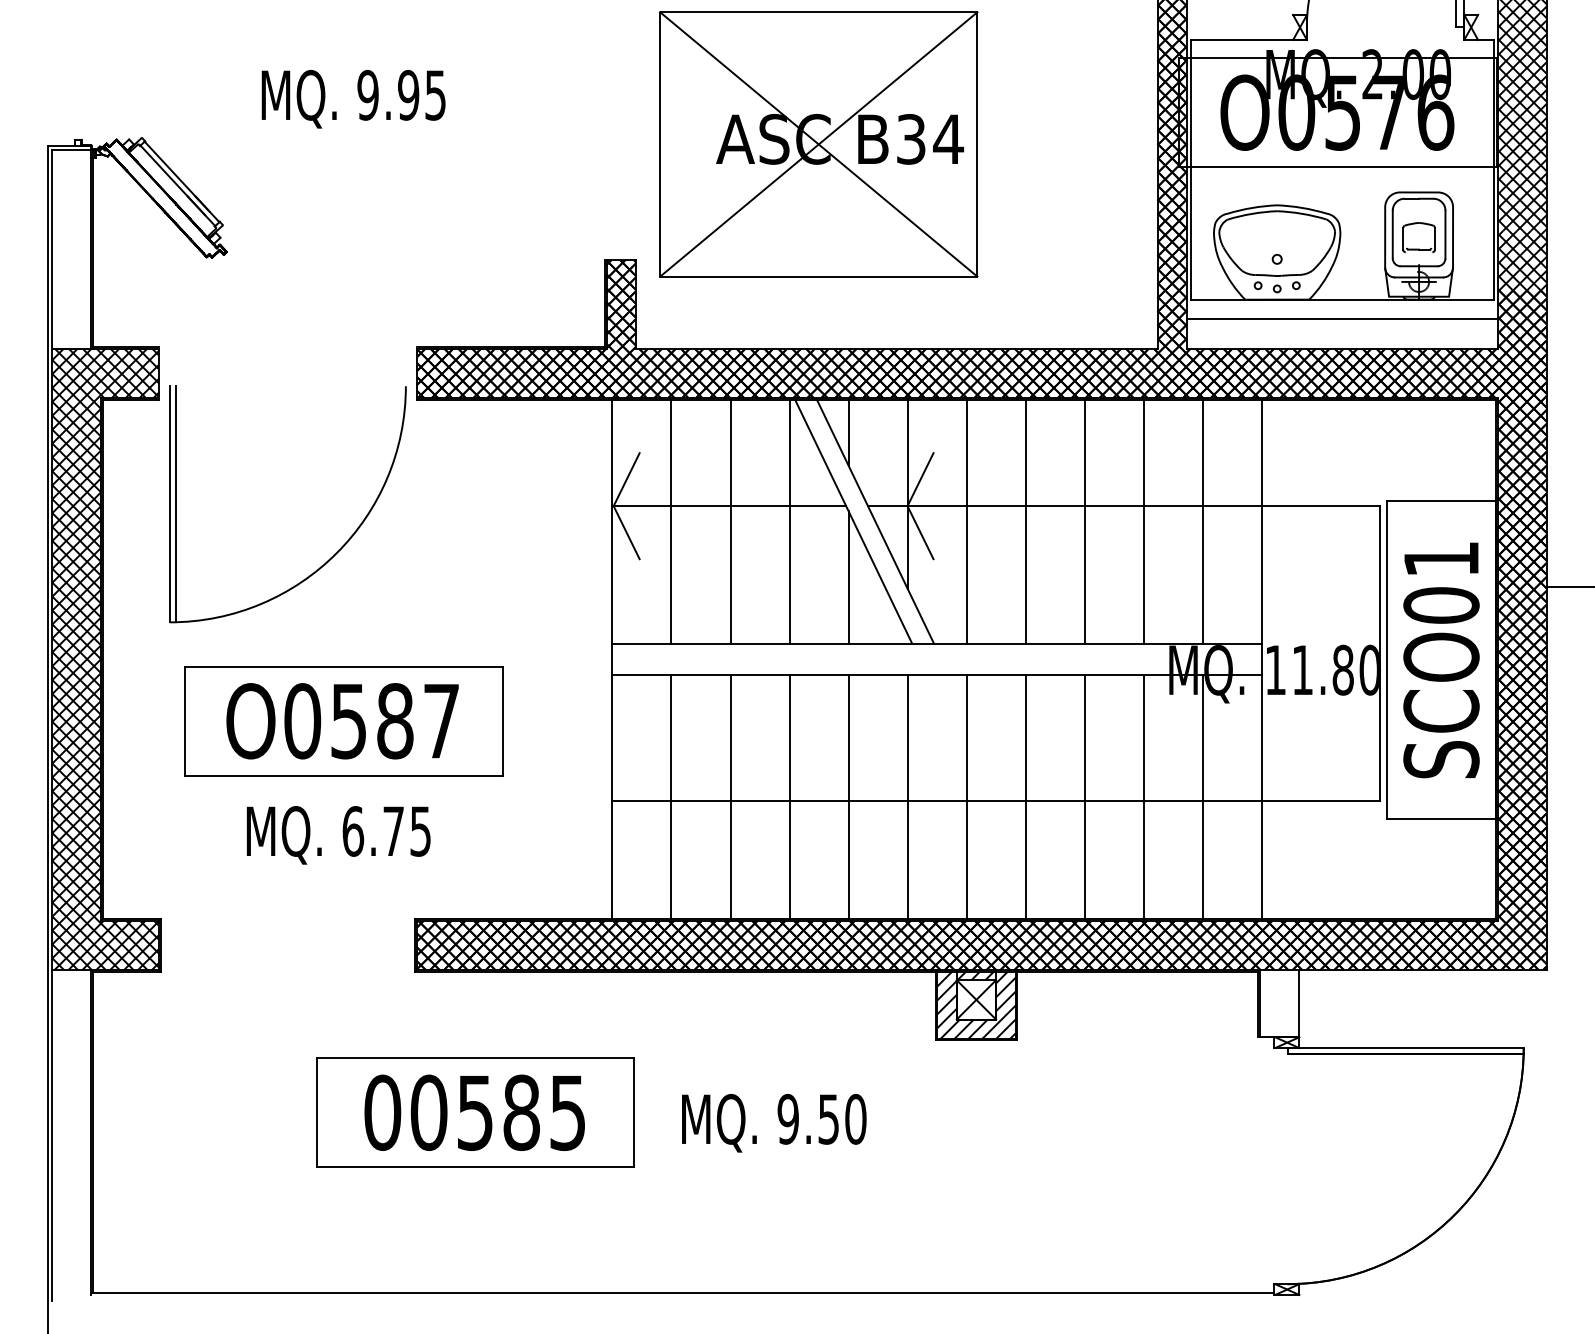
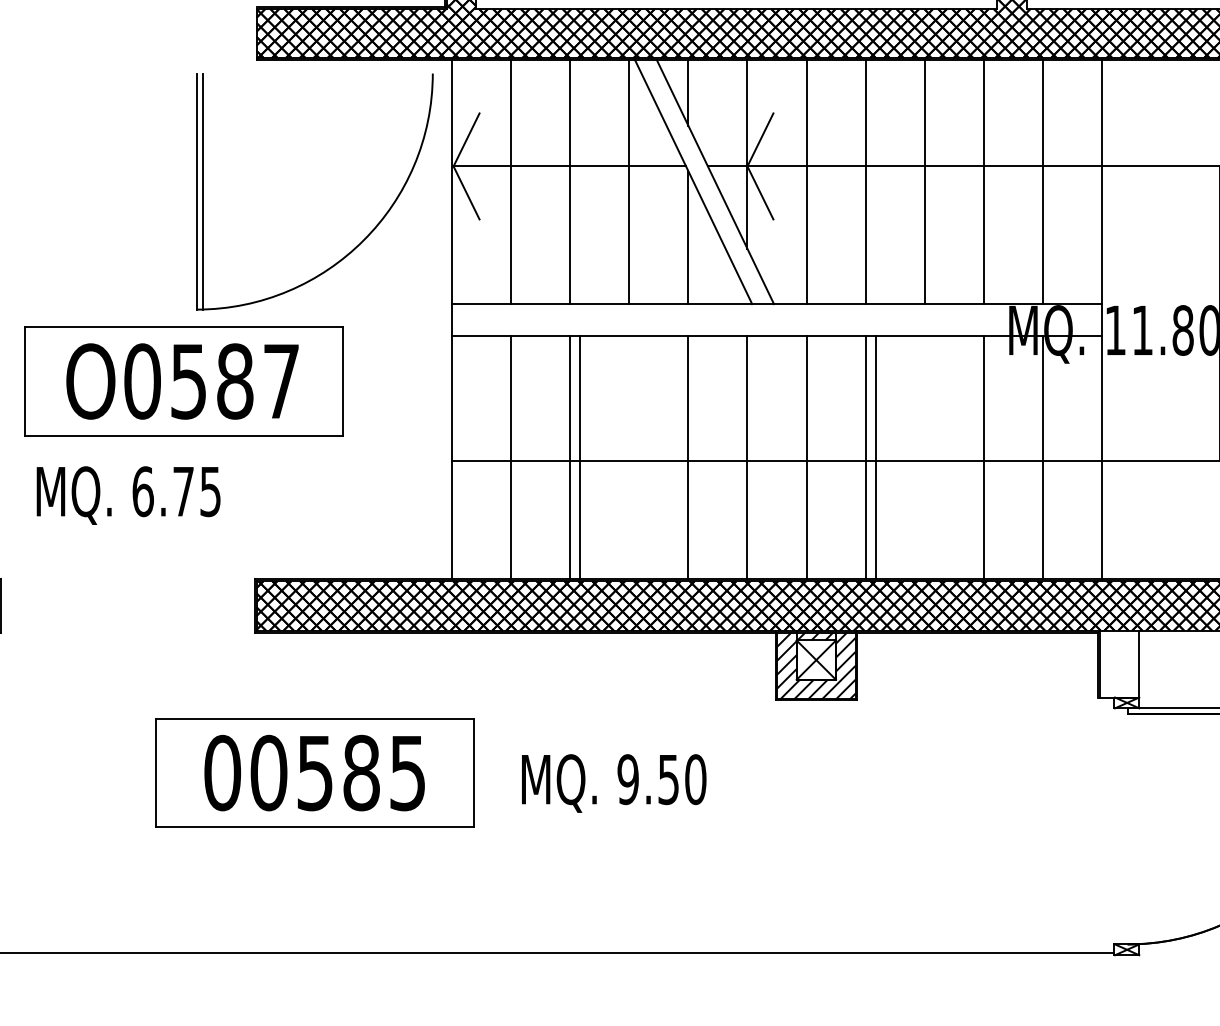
part: (331, 556) -> (358, 243), moved
line: (789, 797) -> (580, 457), moved
line: (1084, 797) -> (875, 457), moved
text: (338, 835) -> (128, 495), moved

